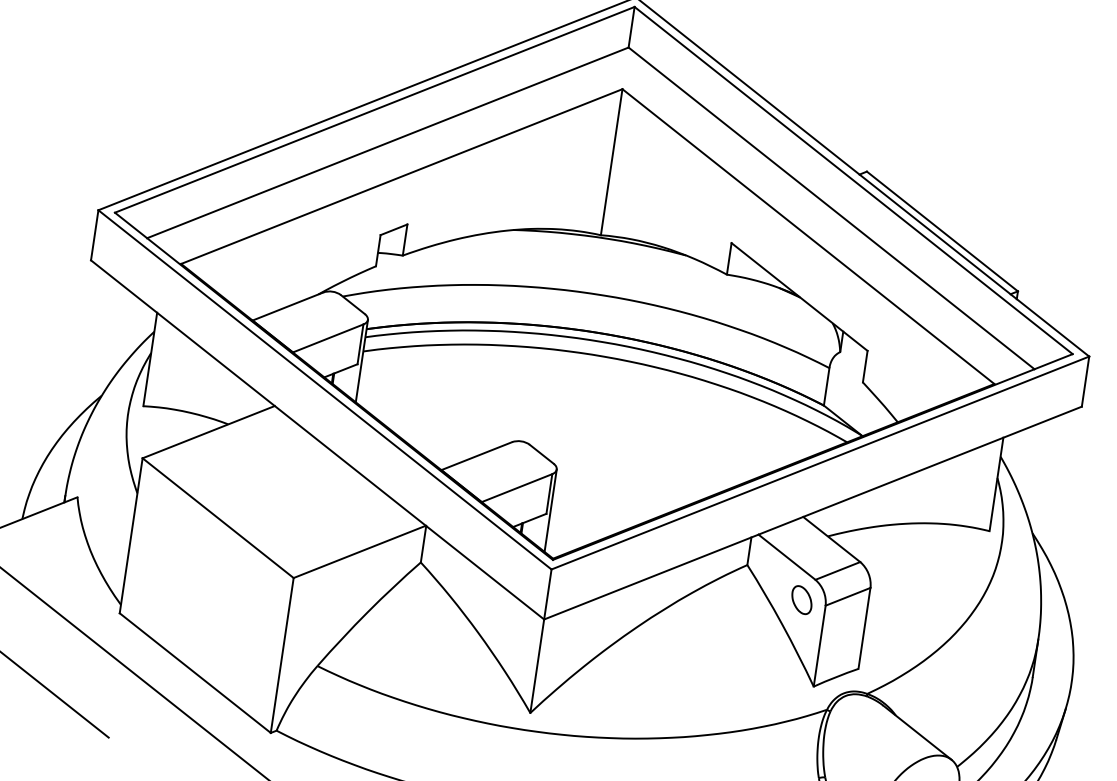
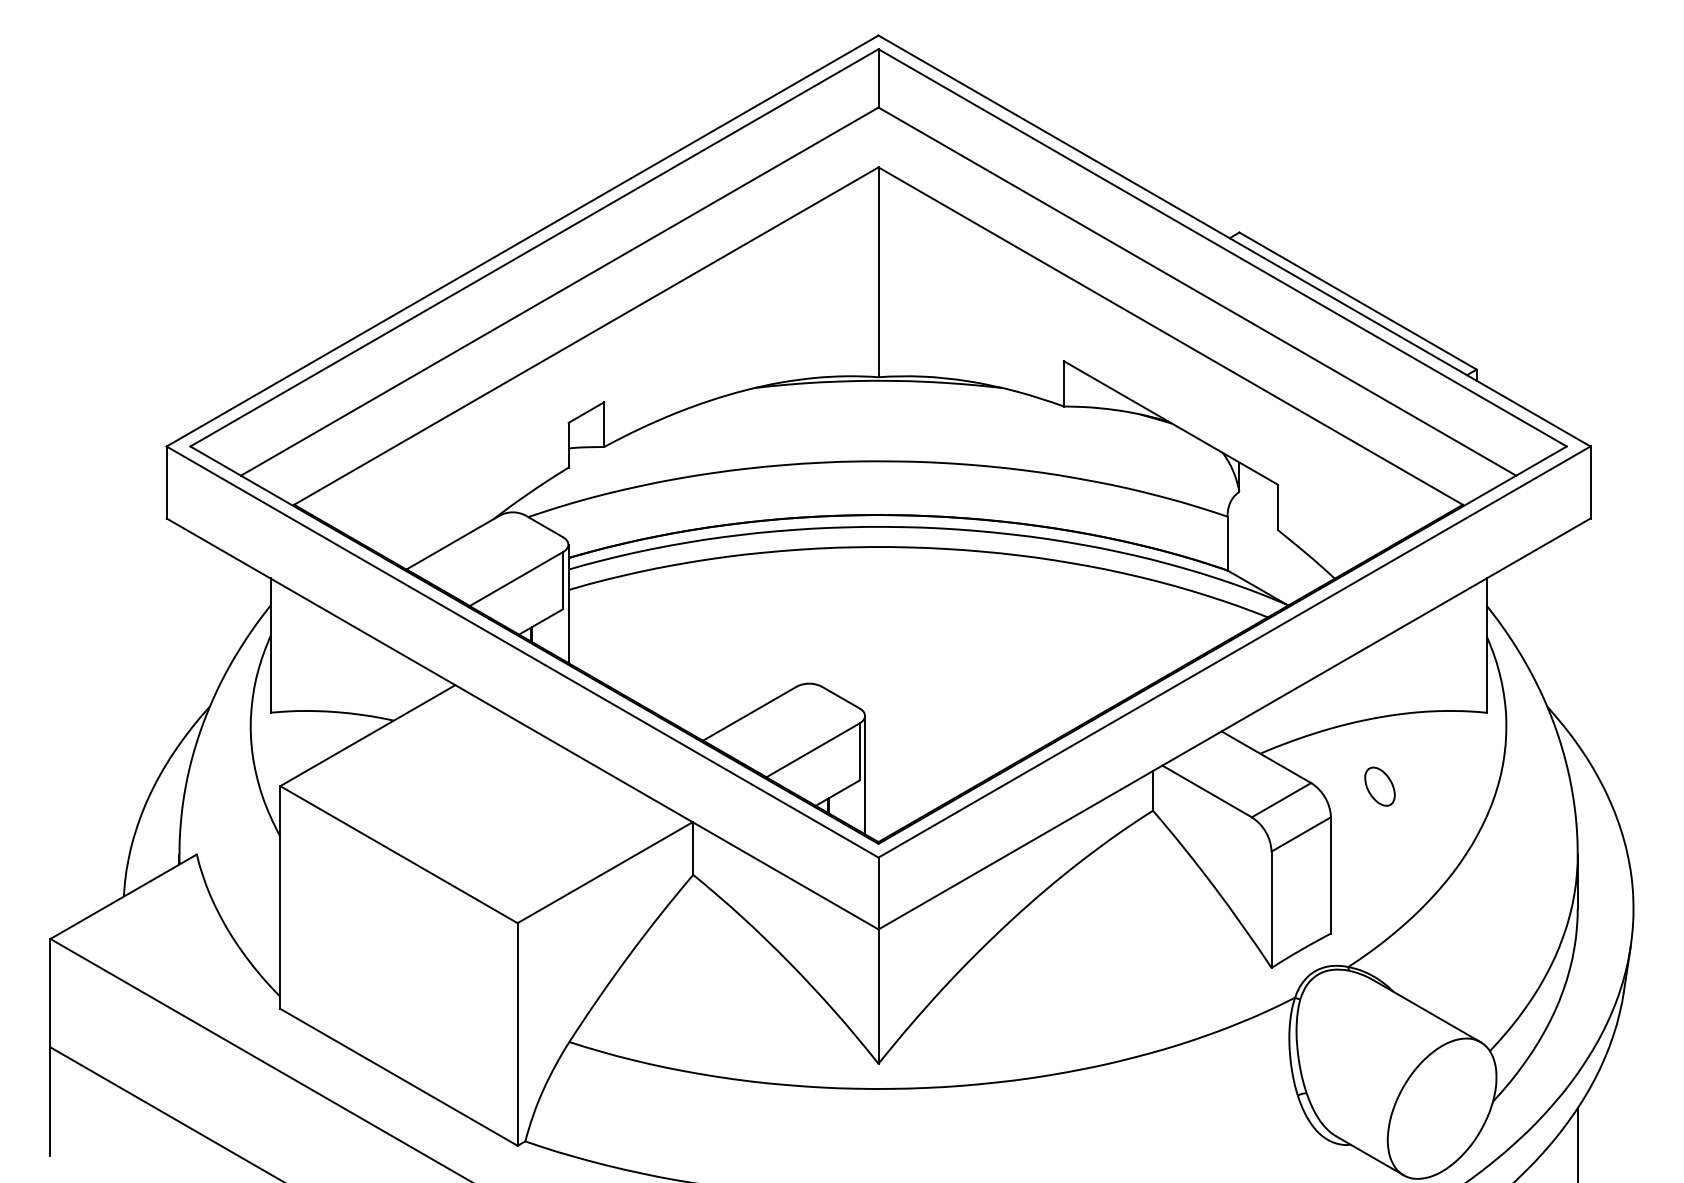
part: (801, 599) -> (1379, 786), moved

